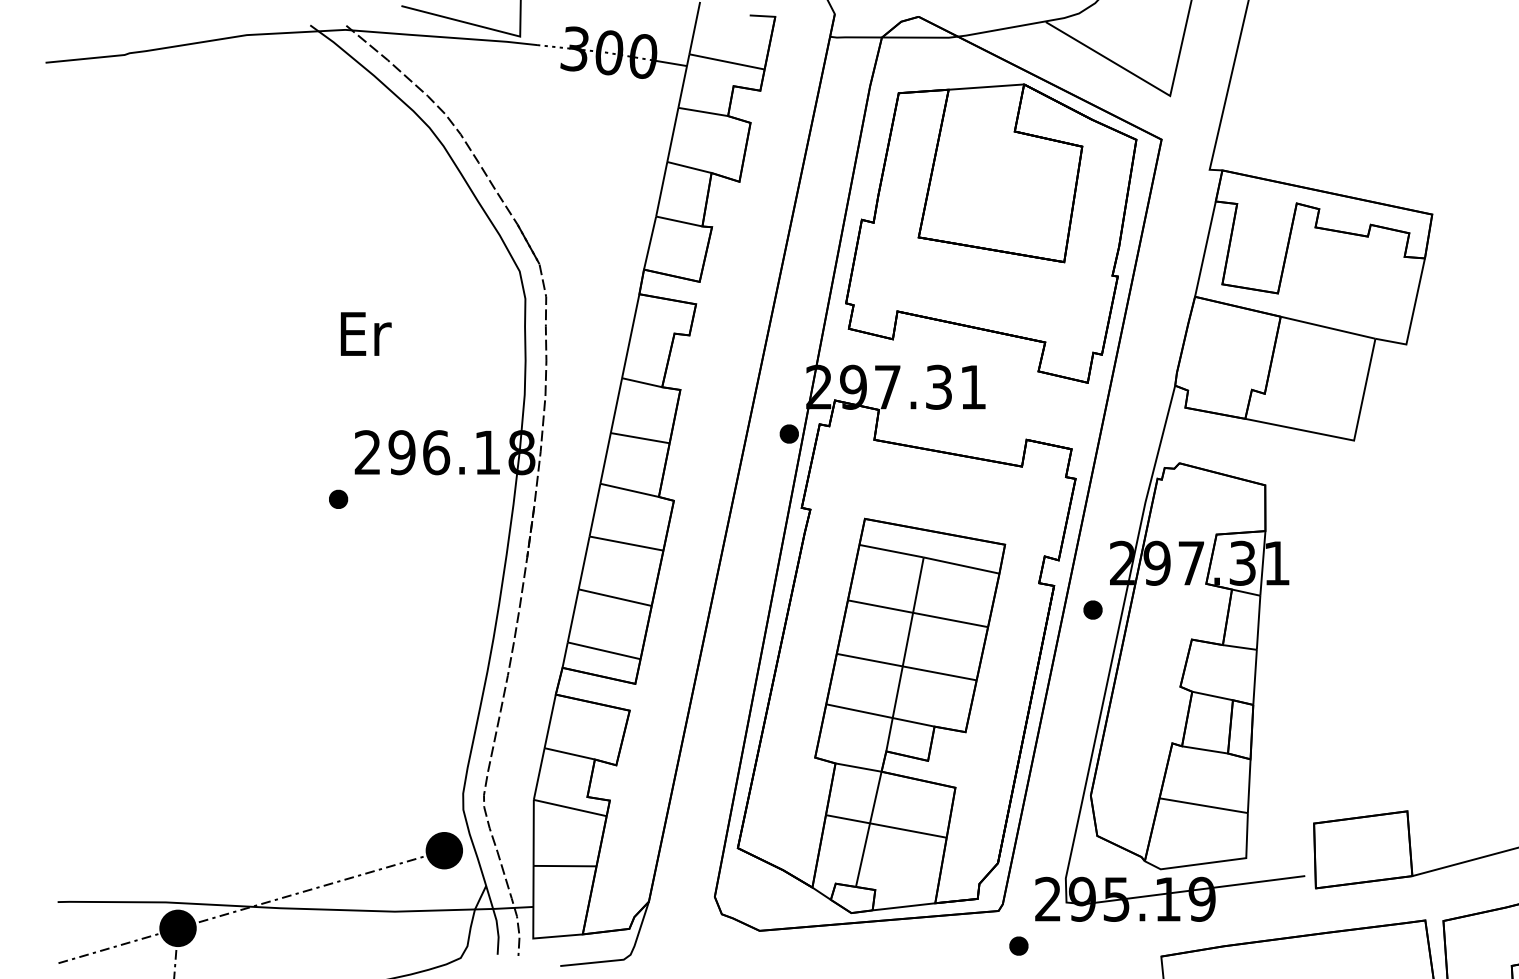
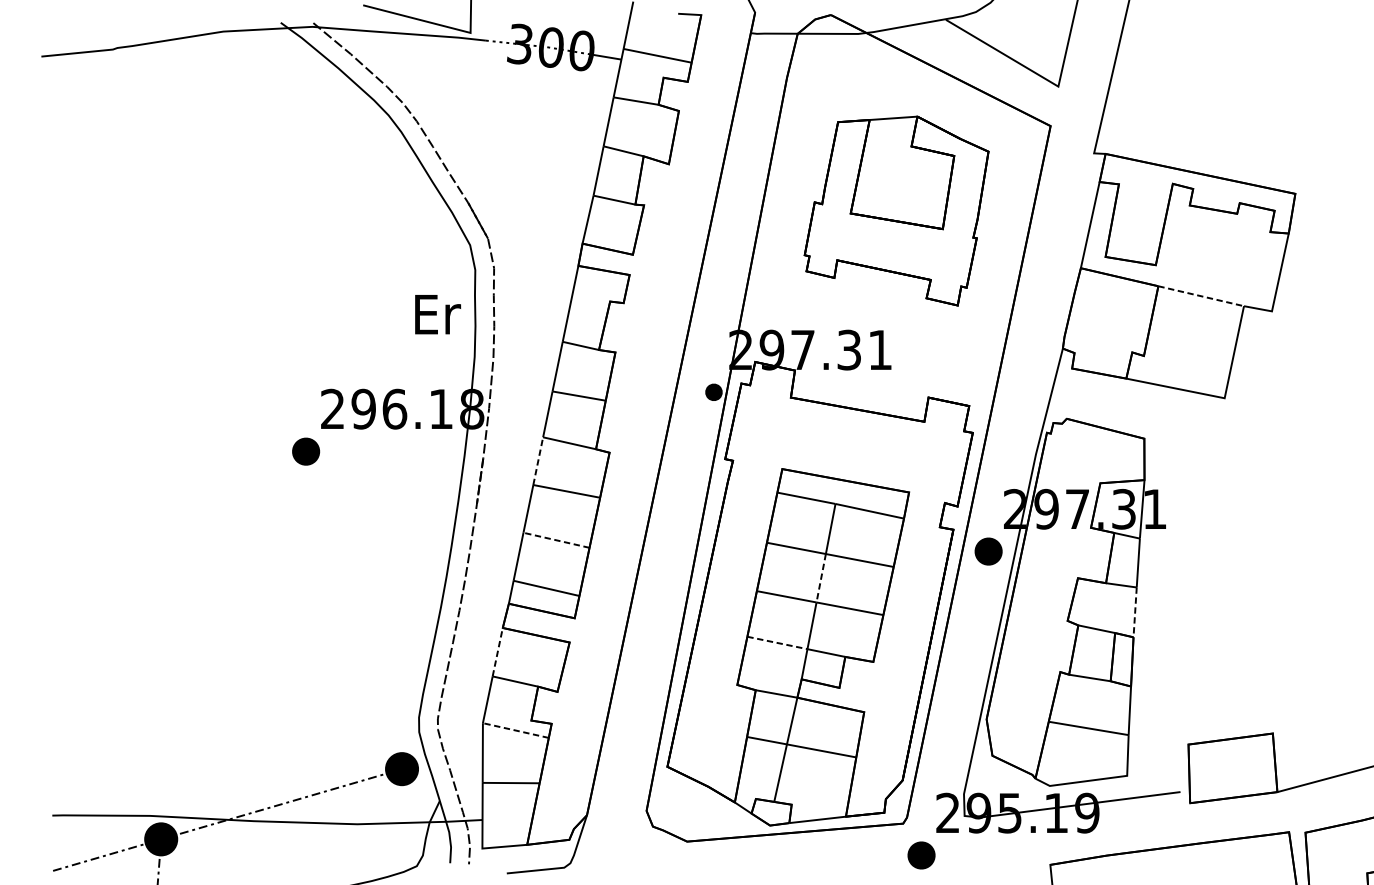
part: (991, 233) -> (896, 210), size x0.7
line: (1328, 327) -> (1201, 296), solid -> dashed
text: (365, 333) -> (437, 314), moved
part: (338, 498) -> (306, 450), size x1.6
line: (595, 510) -> (538, 461), solid -> dashed
line: (614, 597) -> (555, 540), solid -> dashed
part: (1092, 609) -> (988, 551), size x1.6
line: (907, 640) -> (820, 579), solid -> dashed
line: (1255, 677) -> (1135, 612), solid -> dashed
line: (859, 711) -> (777, 643), solid -> dashed
line: (550, 720) -> (498, 651), solid -> dashed
line: (569, 807) -> (515, 730), solid -> dashed
part: (1018, 945) -> (921, 854), size x1.6

